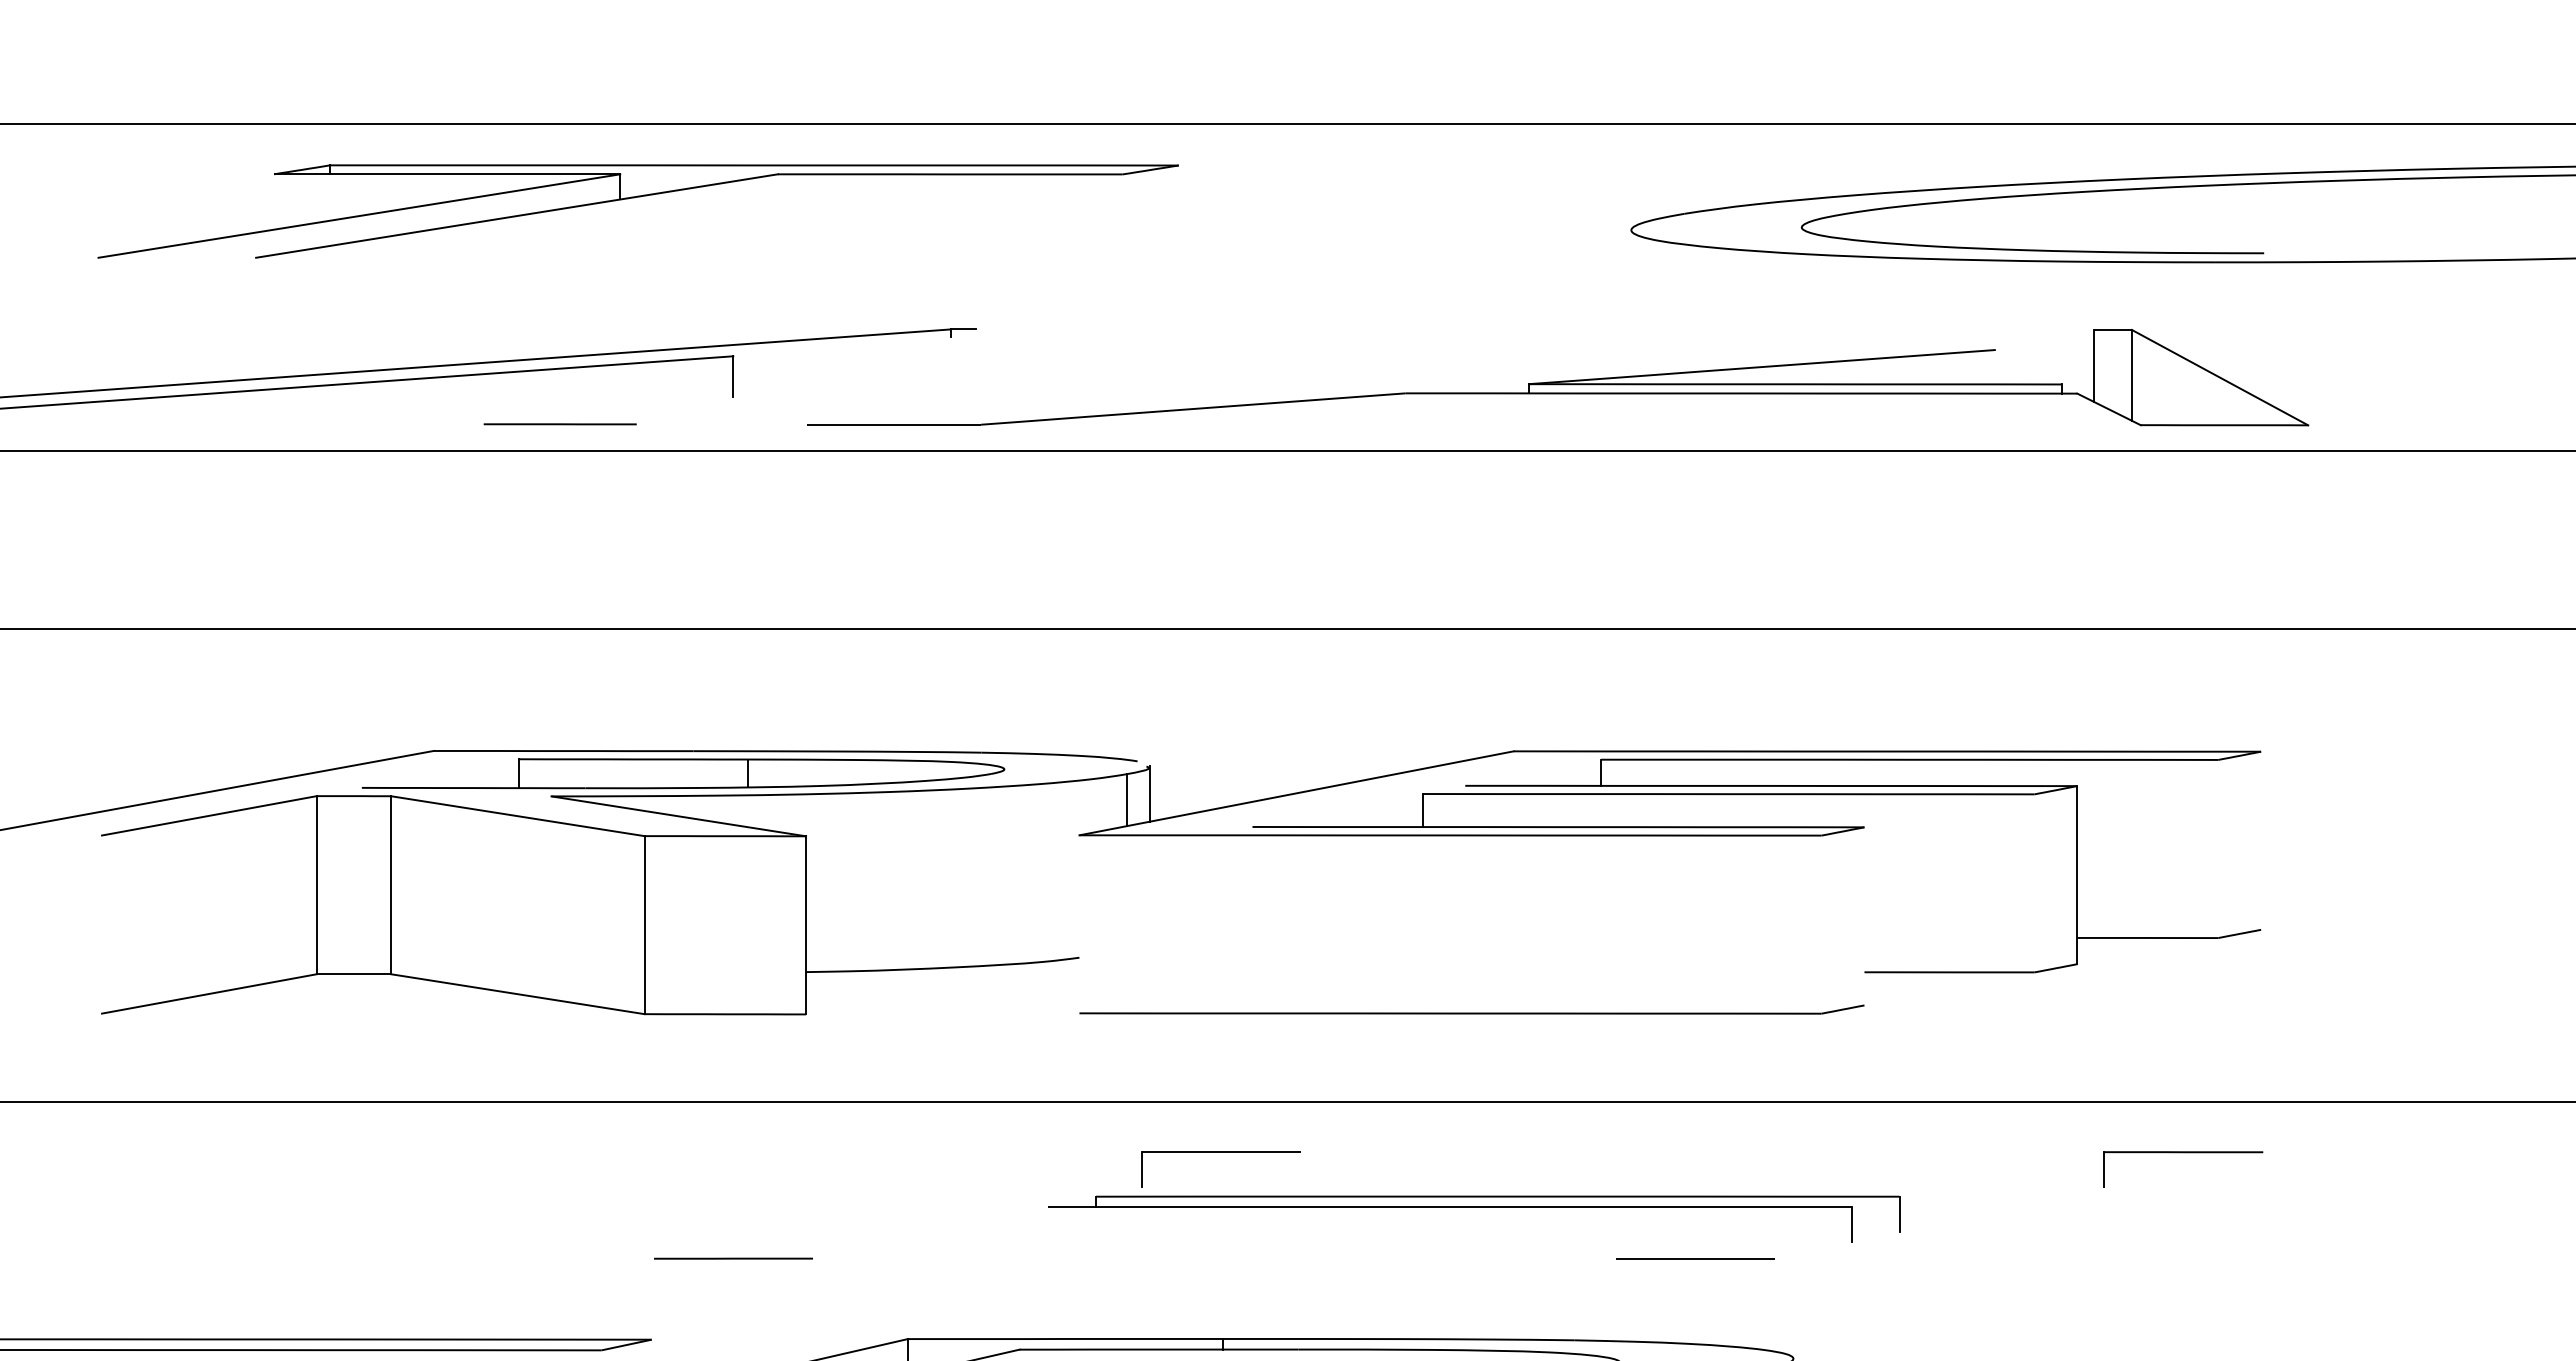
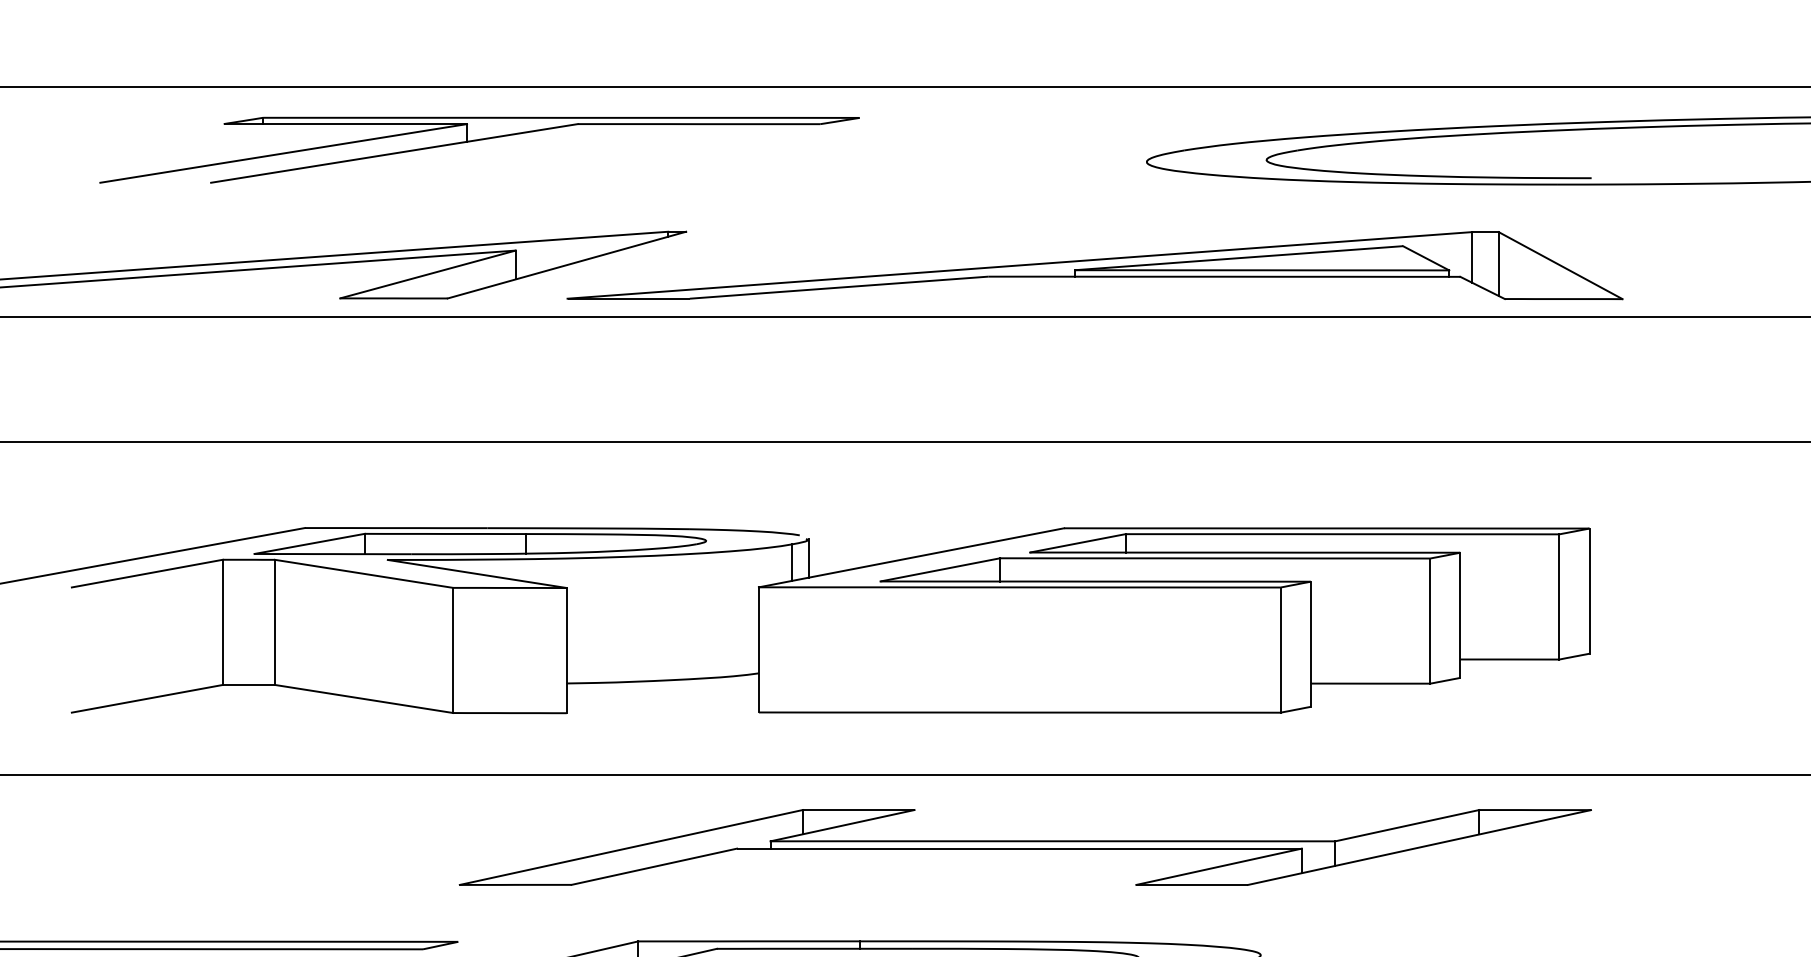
part: (634, 198) -> (477, 141), moved
line: (2028, 366) -> (1425, 257), added
line: (806, 376) -> (567, 264), added
line: (1450, 376) -> (1019, 264), added
line: (608, 390) -> (427, 274), added
line: (1533, 772) -> (1078, 543), added
line: (439, 773) -> (309, 543), added
line: (1337, 810) -> (940, 569), added
line: (2261, 840) -> (1589, 590), added
line: (2218, 848) -> (1559, 596), added
line: (2034, 883) -> (1430, 621), added
line: (1864, 916) -> (1310, 644), added
line: (1079, 924) -> (758, 650), added
line: (1821, 924) -> (1280, 650), added
line: (1197, 1174) -> (841, 825), added
line: (2001, 1174) -> (1407, 825), added
line: (897, 1205) -> (631, 847), added
line: (2019, 1205) -> (1419, 847), added
line: (930, 1232) -> (654, 866), added
line: (1733, 1232) -> (1218, 866), added

